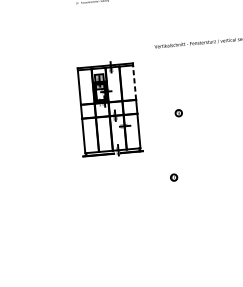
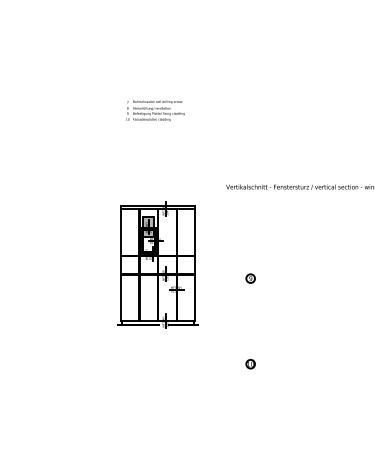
line: (134, 82) -> (195, 232), dashed -> solid
part: (173, 177) -> (250, 364), moved

